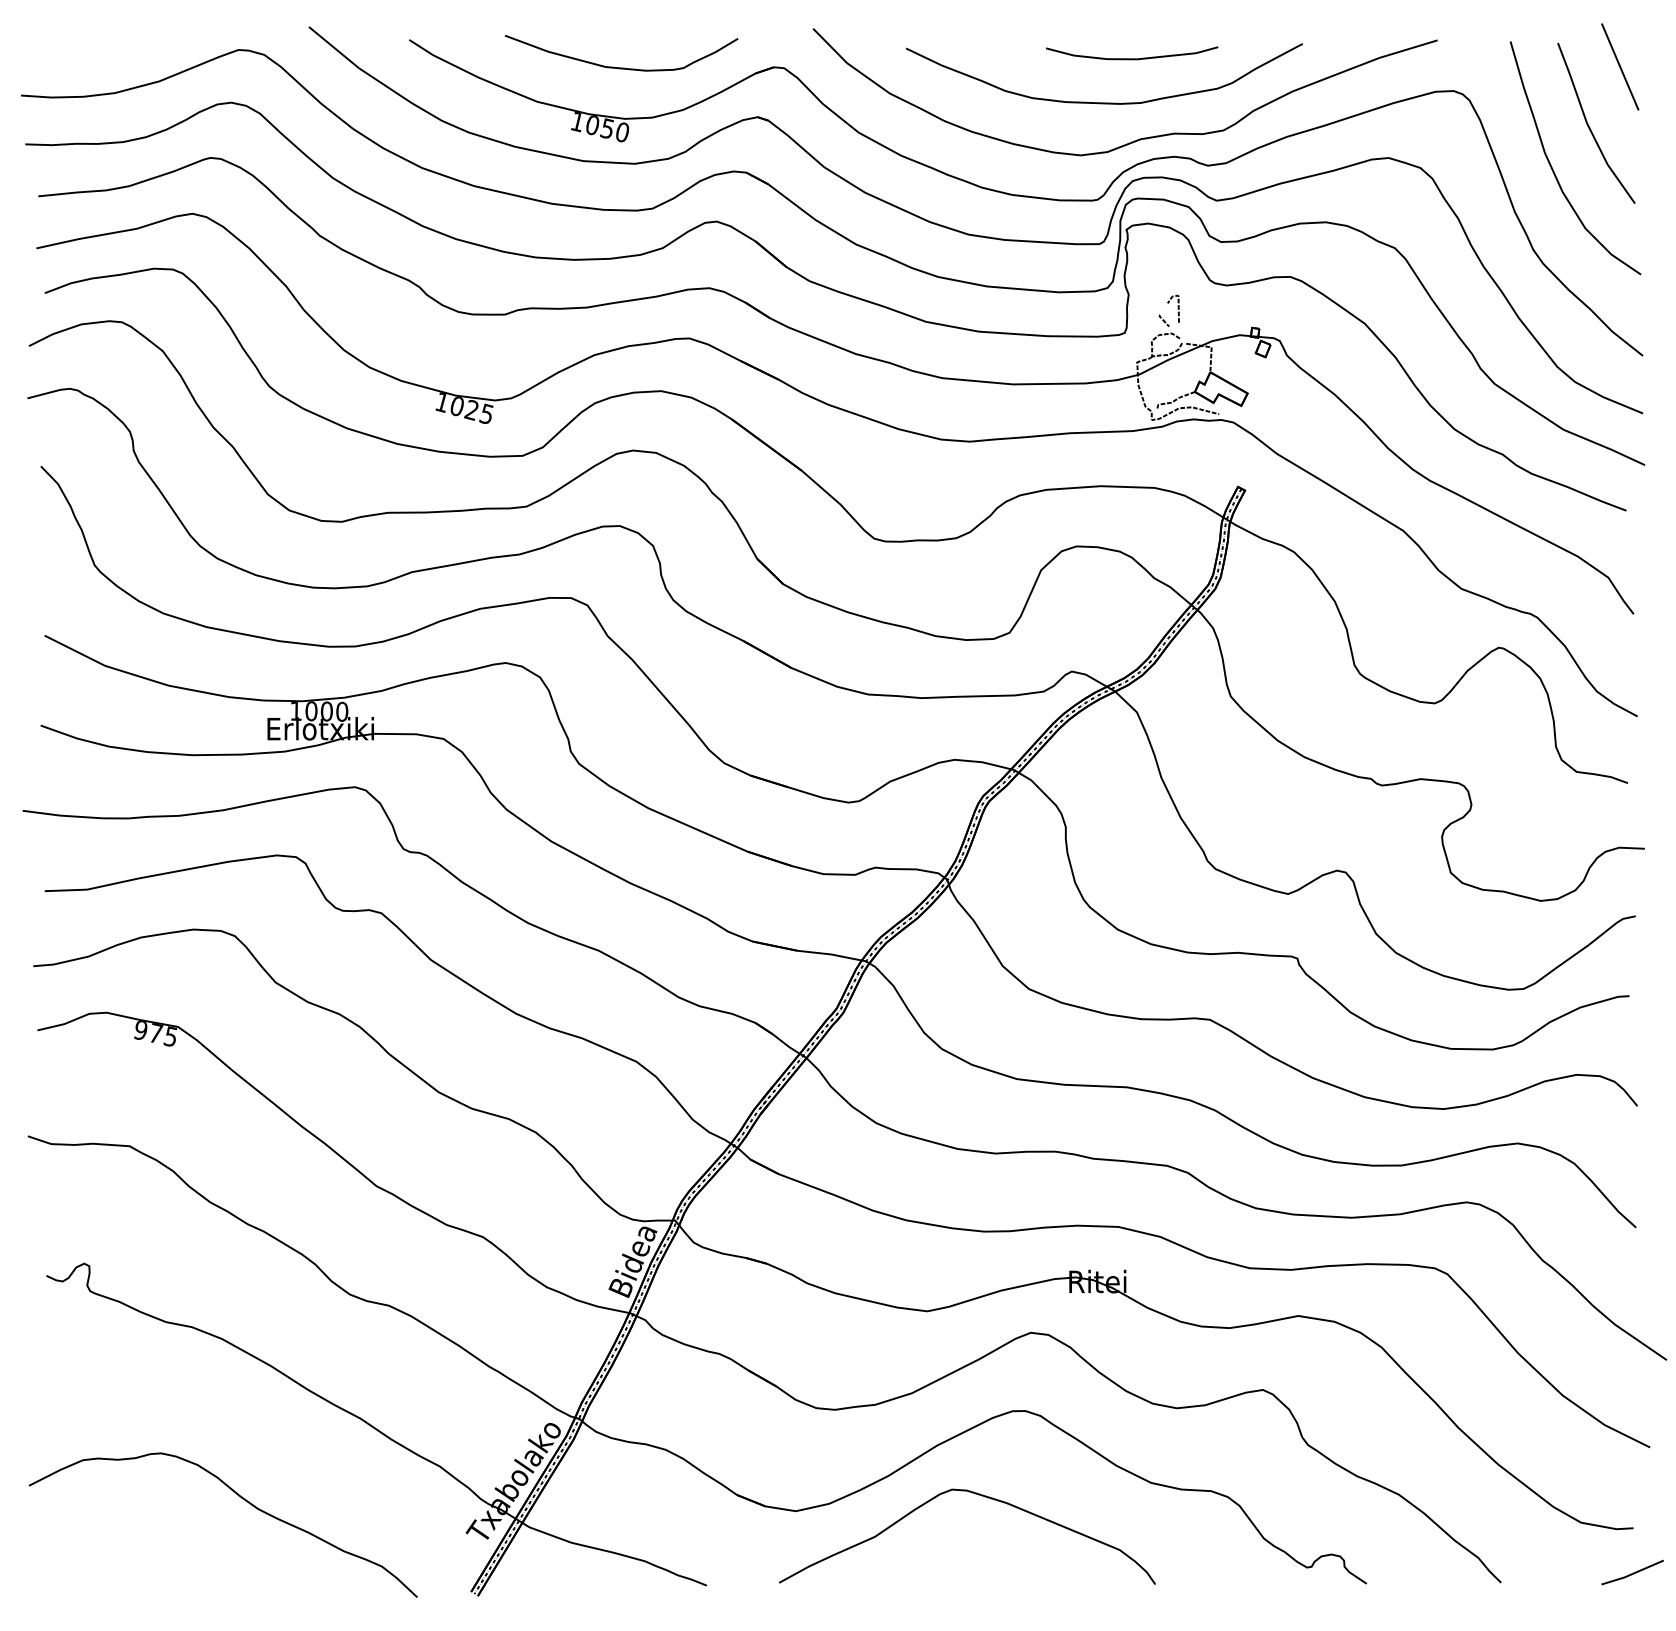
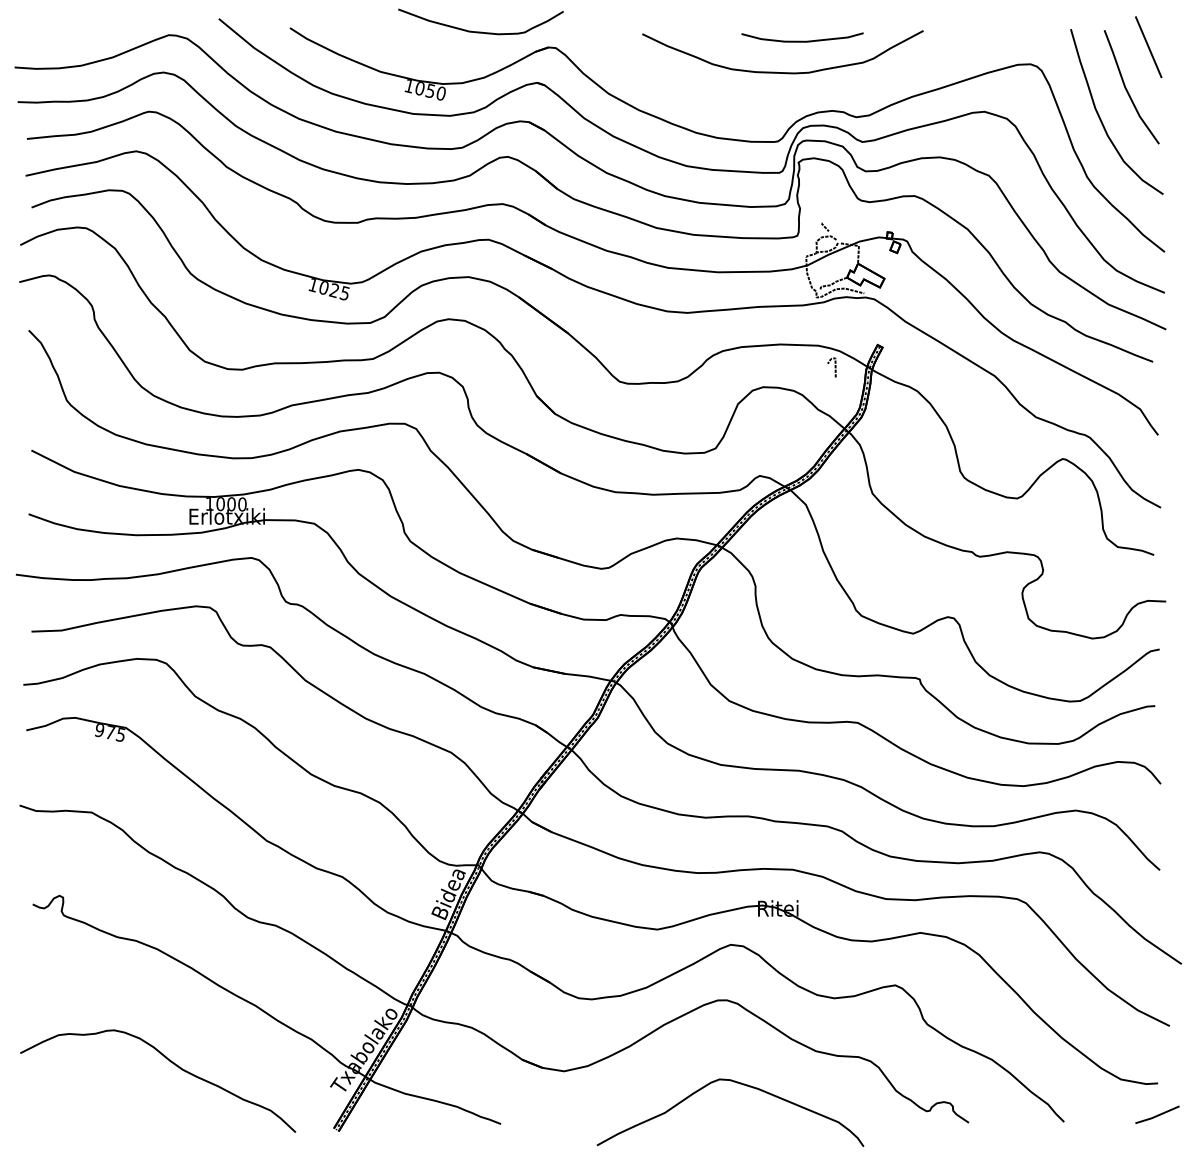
curve: (621, 67) -> (480, 31), moved
curve: (1139, 138) -> (807, 97), removed
line: (1177, 308) -> (834, 367), moved
curve: (981, 1496) -> (740, 1084), moved

